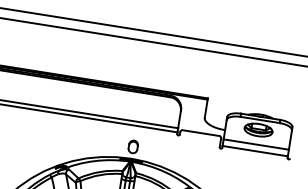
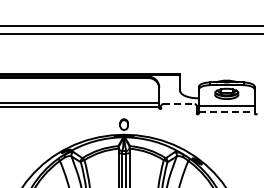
line: (201, 133) -> (179, 104), solid -> dashed
line: (254, 150) -> (226, 111), solid -> dashed

